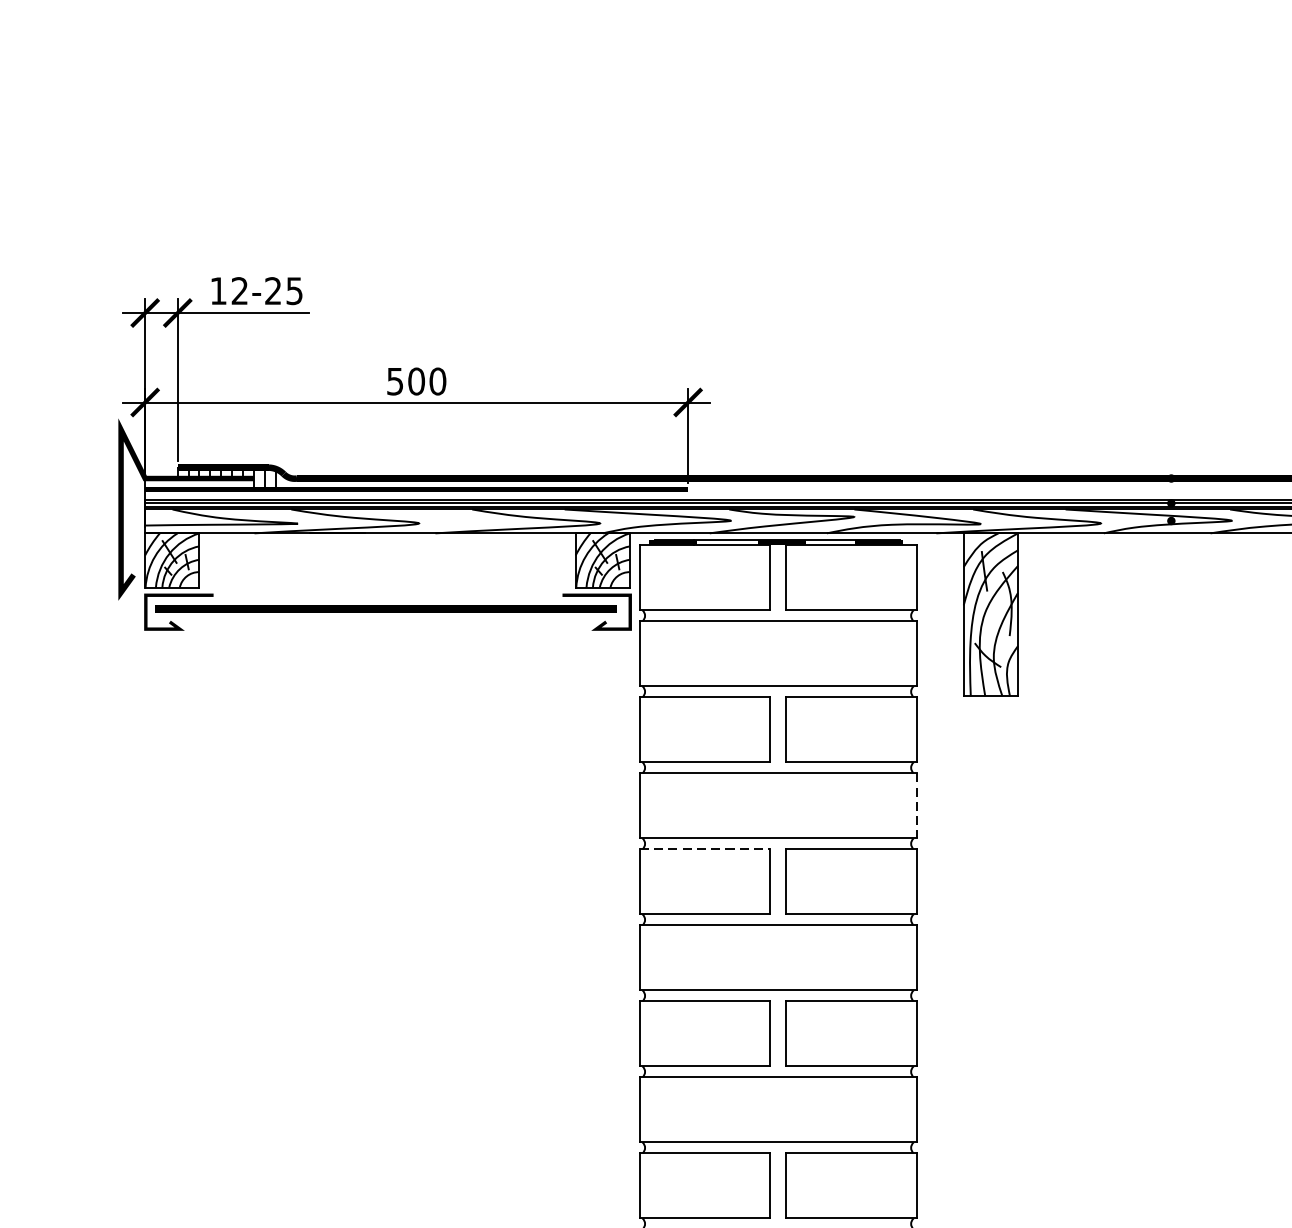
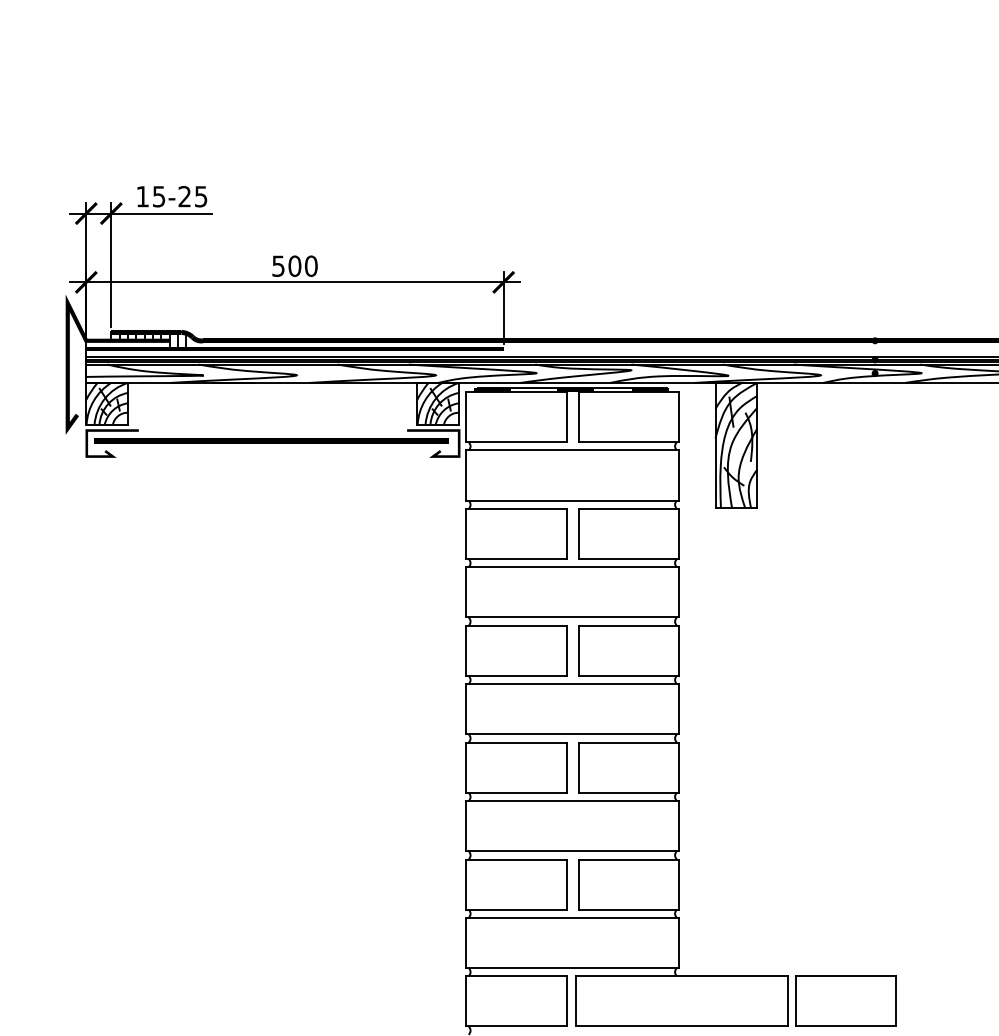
text: (239, 290) -> (158, 196), 12-25 -> 15-25
line: (916, 805) -> (679, 592), dashed -> solid
line: (704, 848) -> (516, 625), dashed -> solid

